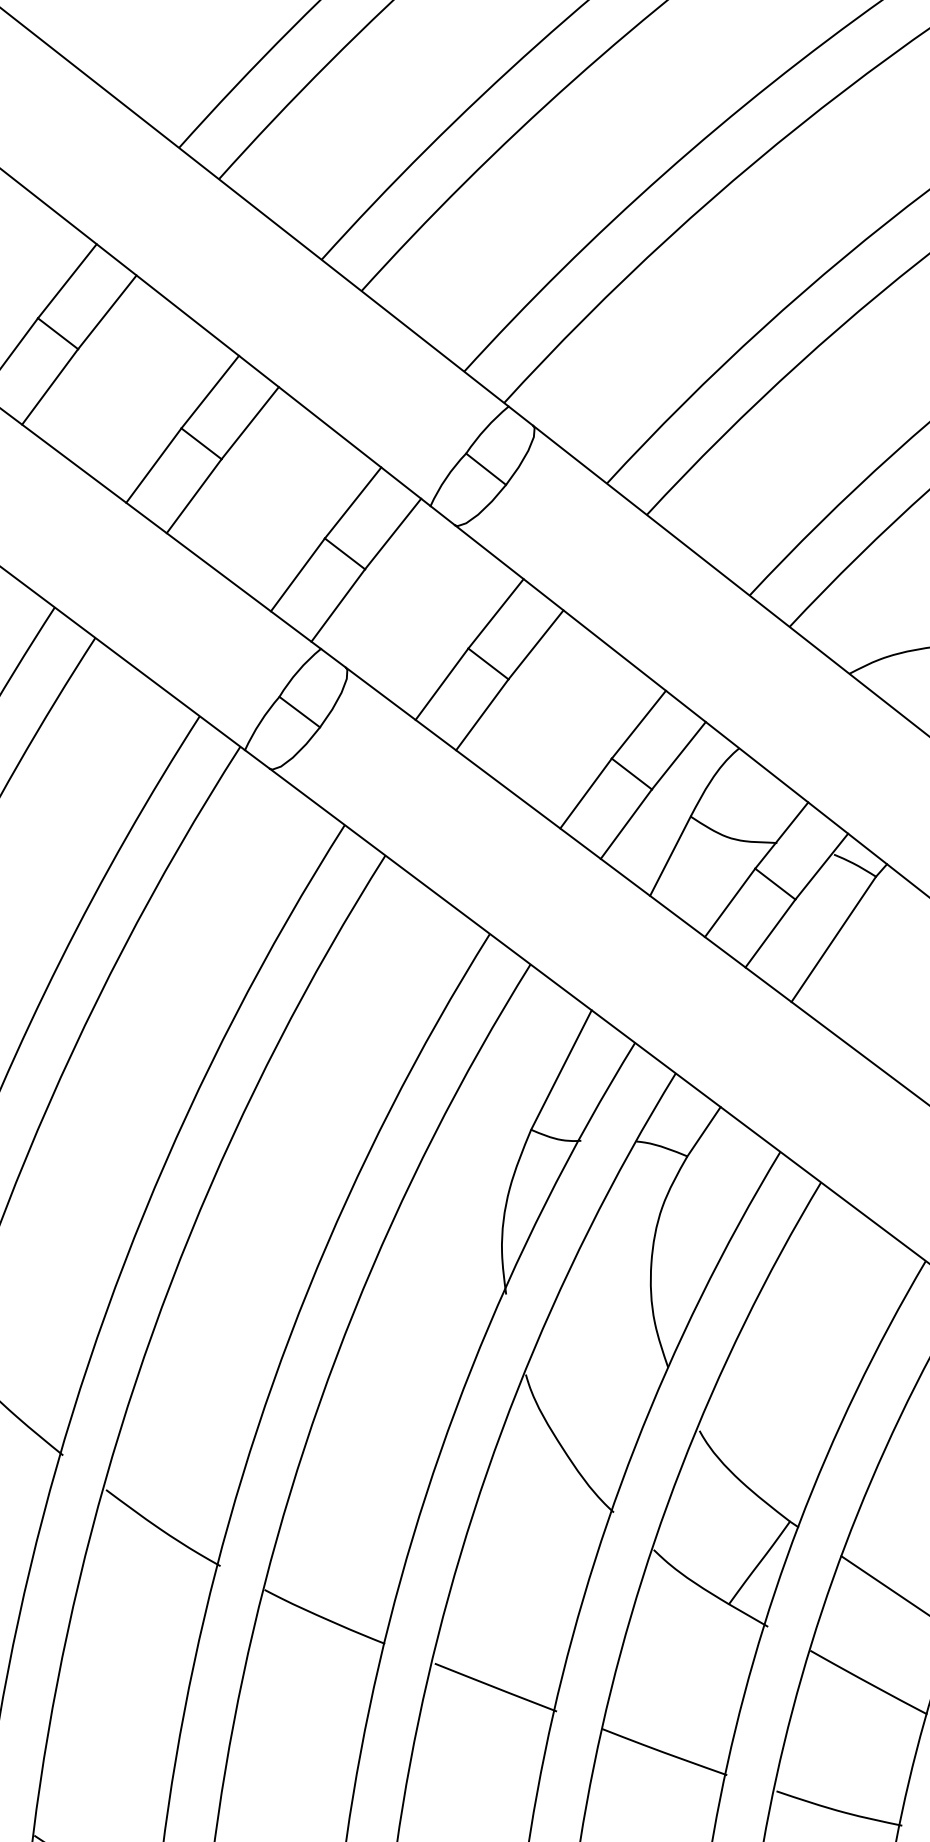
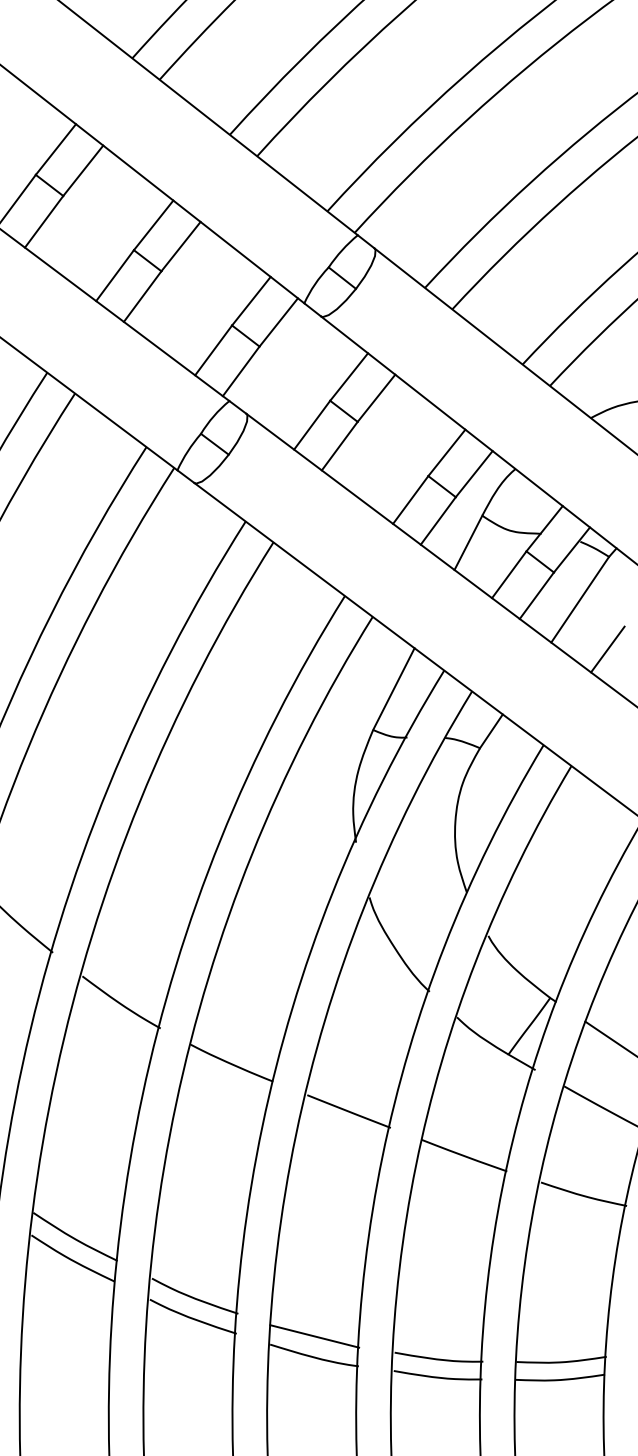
line: (873, 1012) -> (607, 649), added

